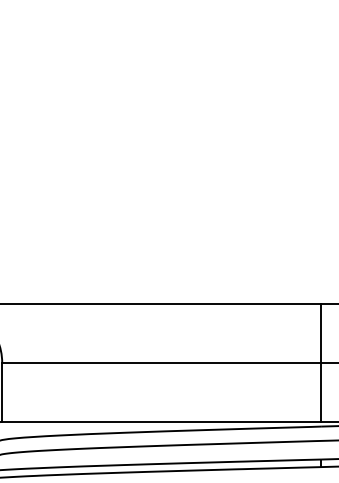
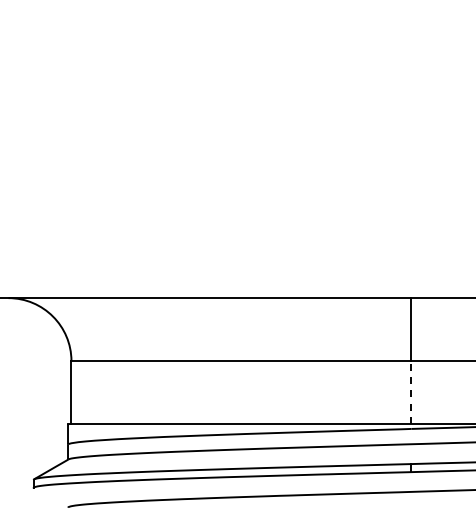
line: (321, 392) -> (411, 392), solid -> dashed

